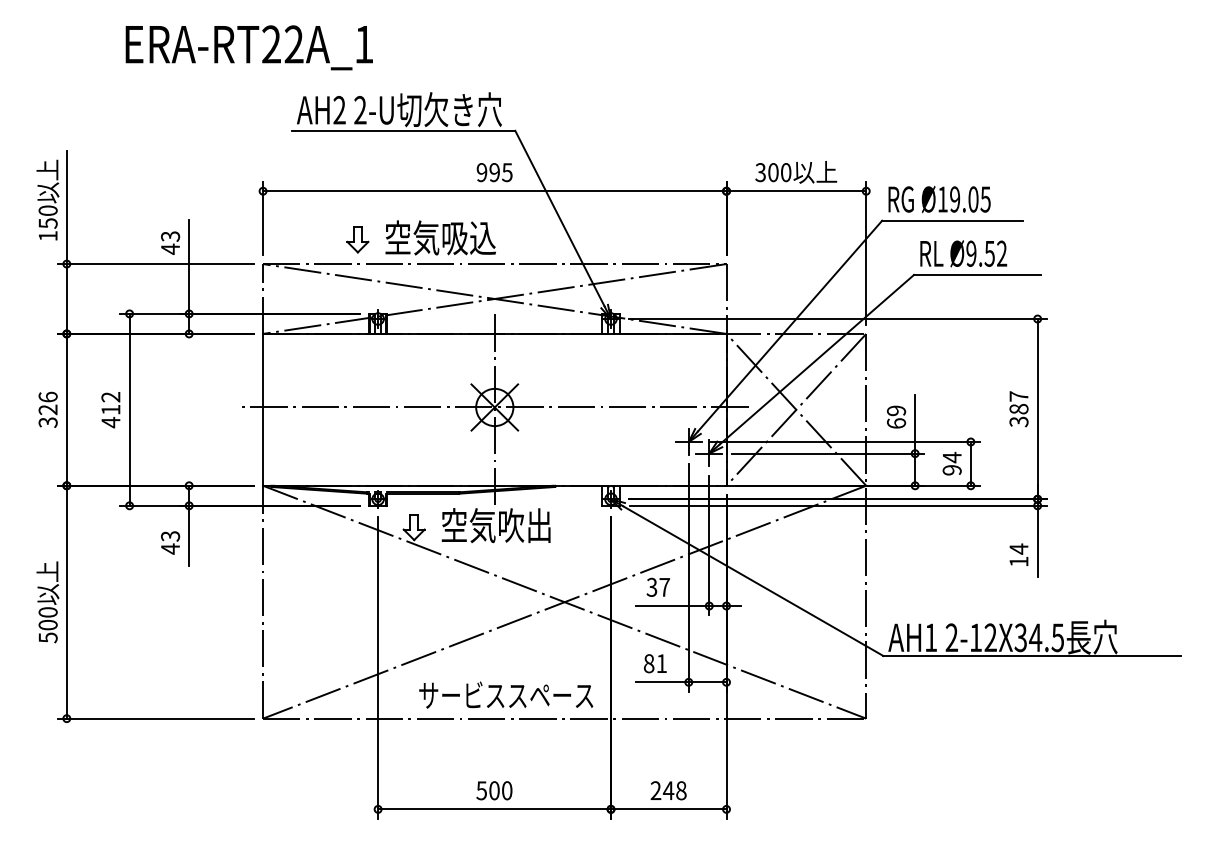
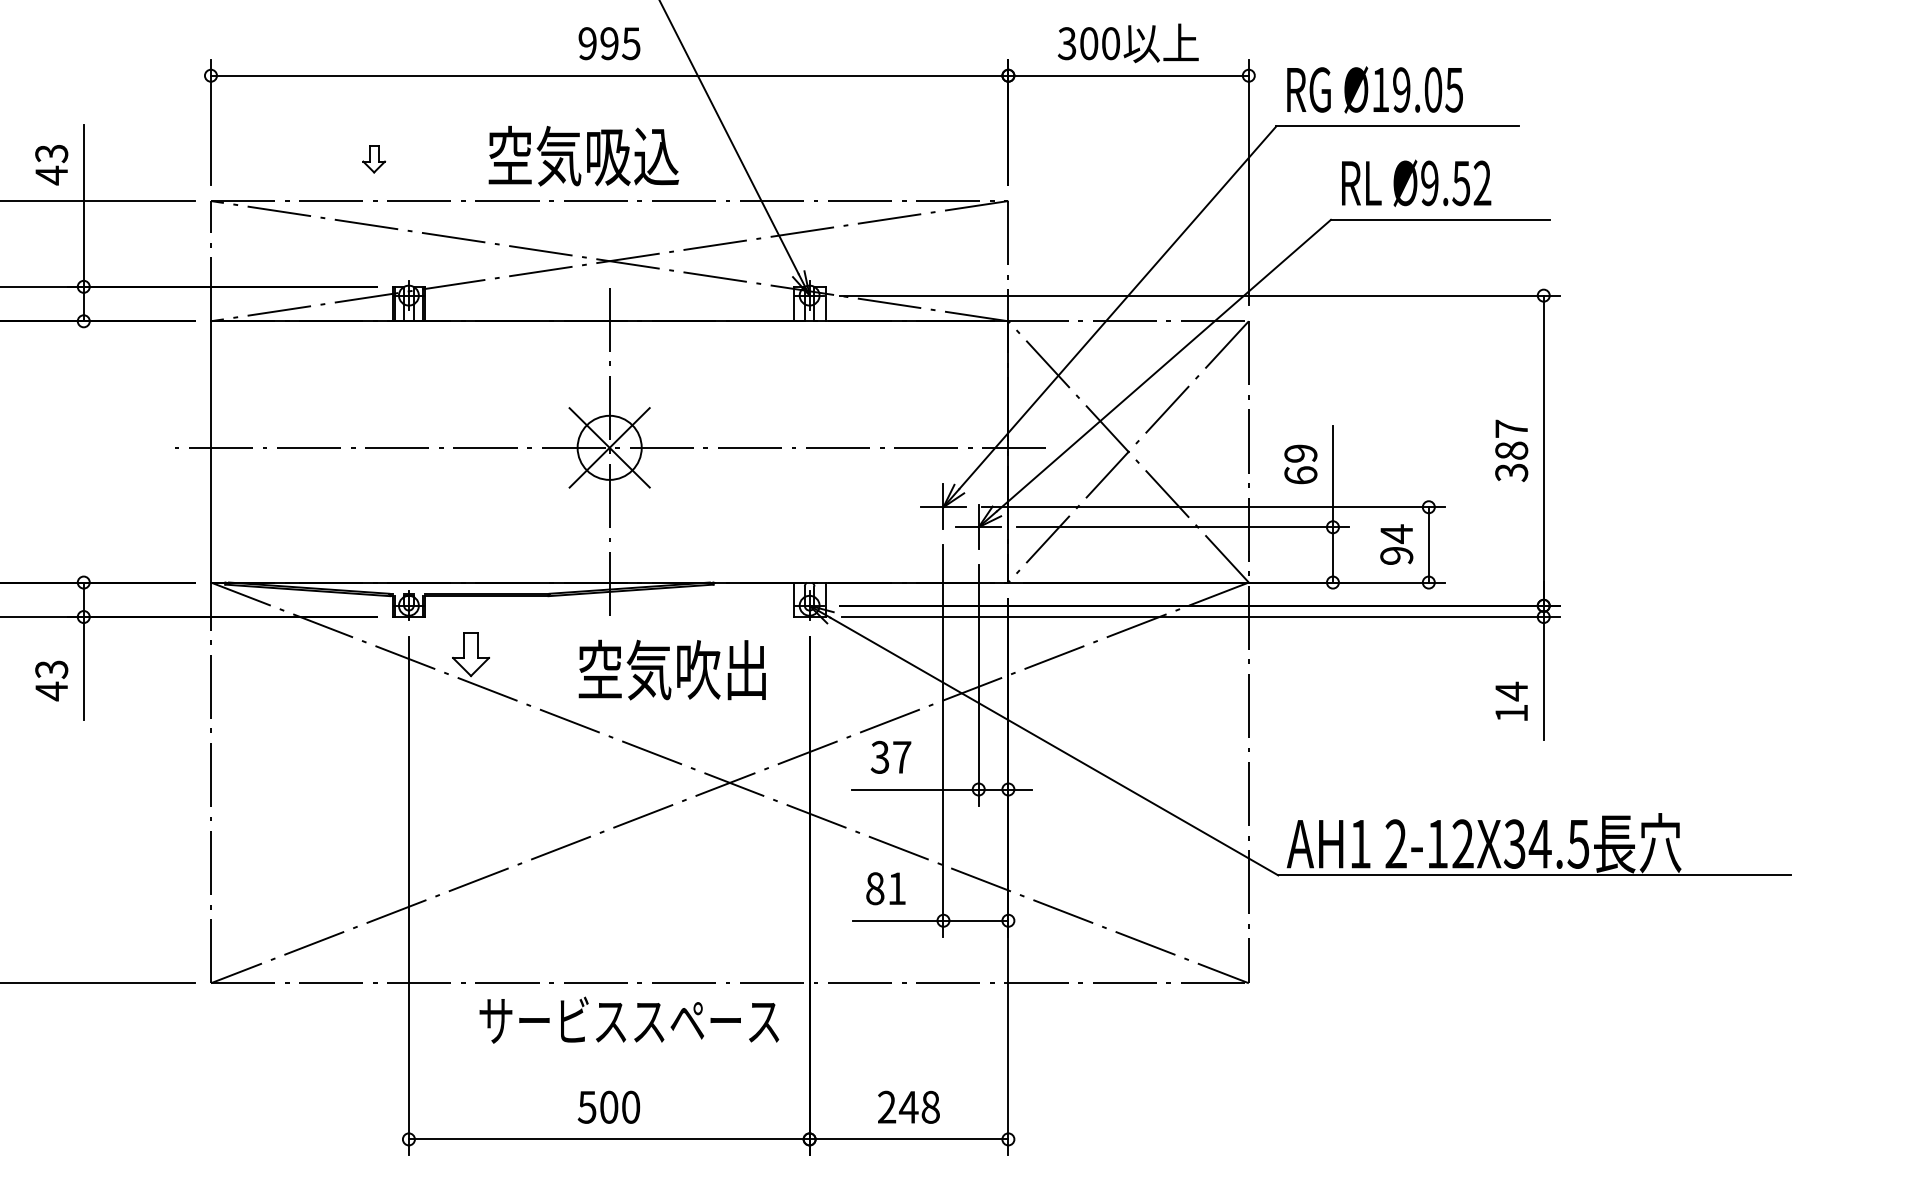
text: (440, 237) -> (583, 155), moved
part: (357, 239) -> (373, 158), size x0.6
text: (495, 525) -> (671, 669), moved
text: (506, 694) -> (629, 1019), moved

